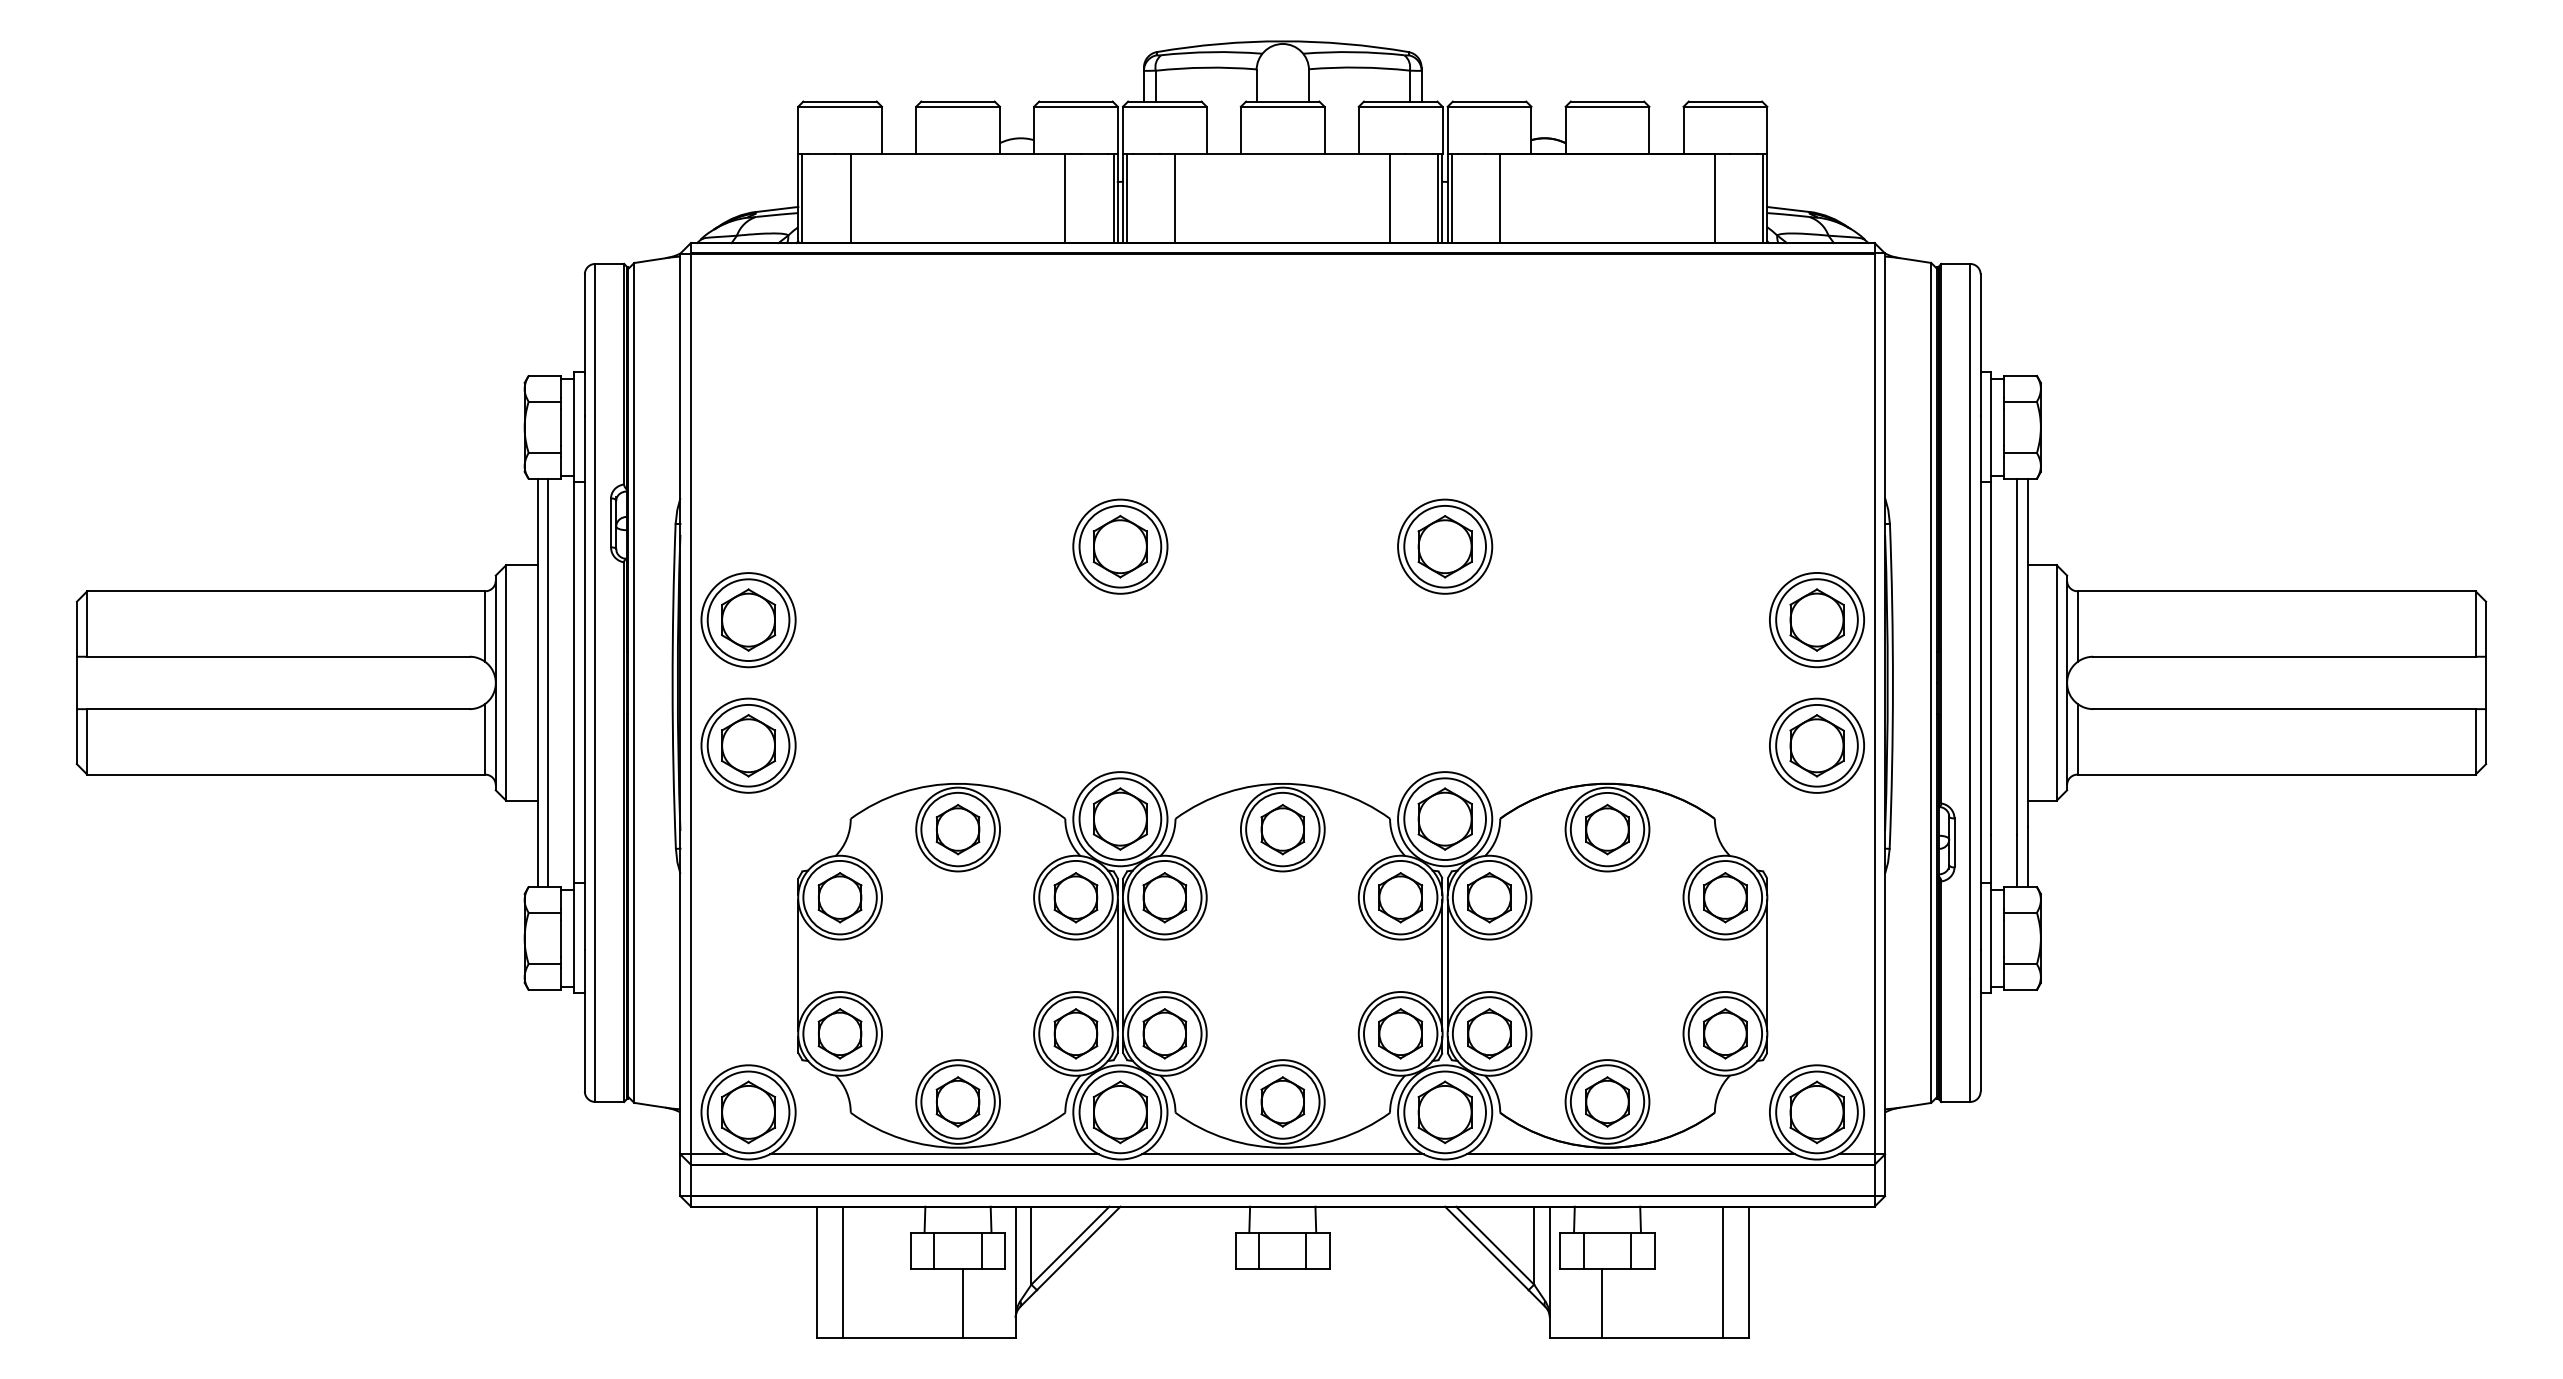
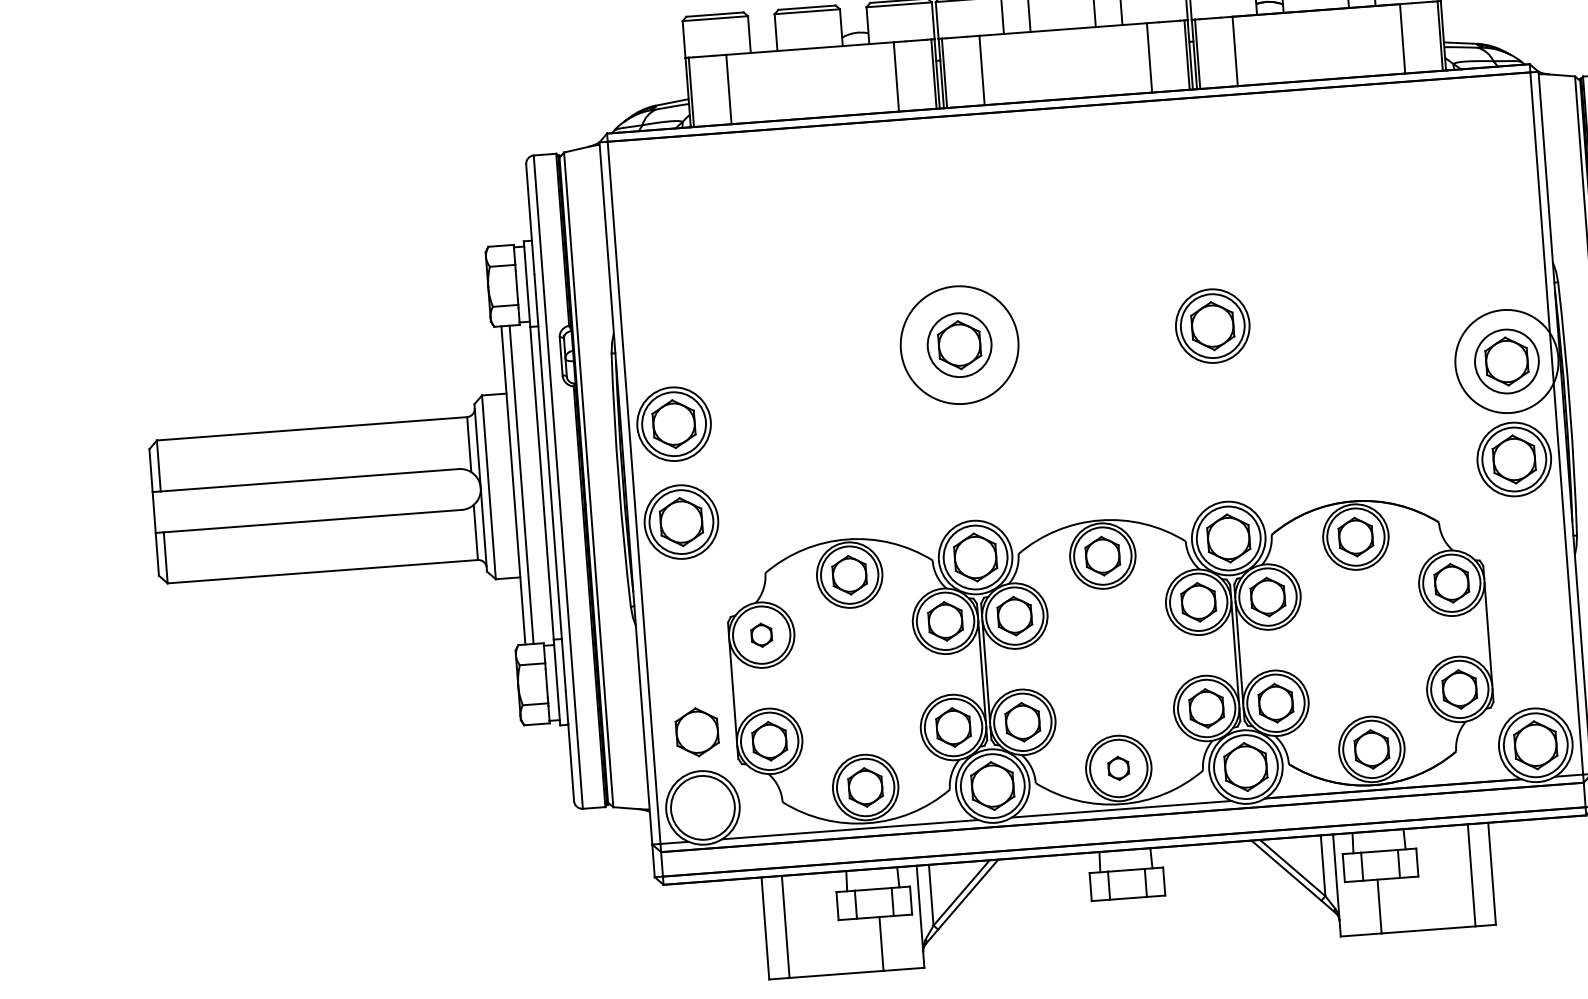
circle: (1120, 546) -> (959, 344), size x1.6
circle: (1816, 619) -> (1506, 361), size x1.4
part: (839, 897) -> (761, 635), size x0.6
part: (1282, 1101) -> (1118, 768), size x0.6
part: (748, 1112) -> (697, 732), moved

